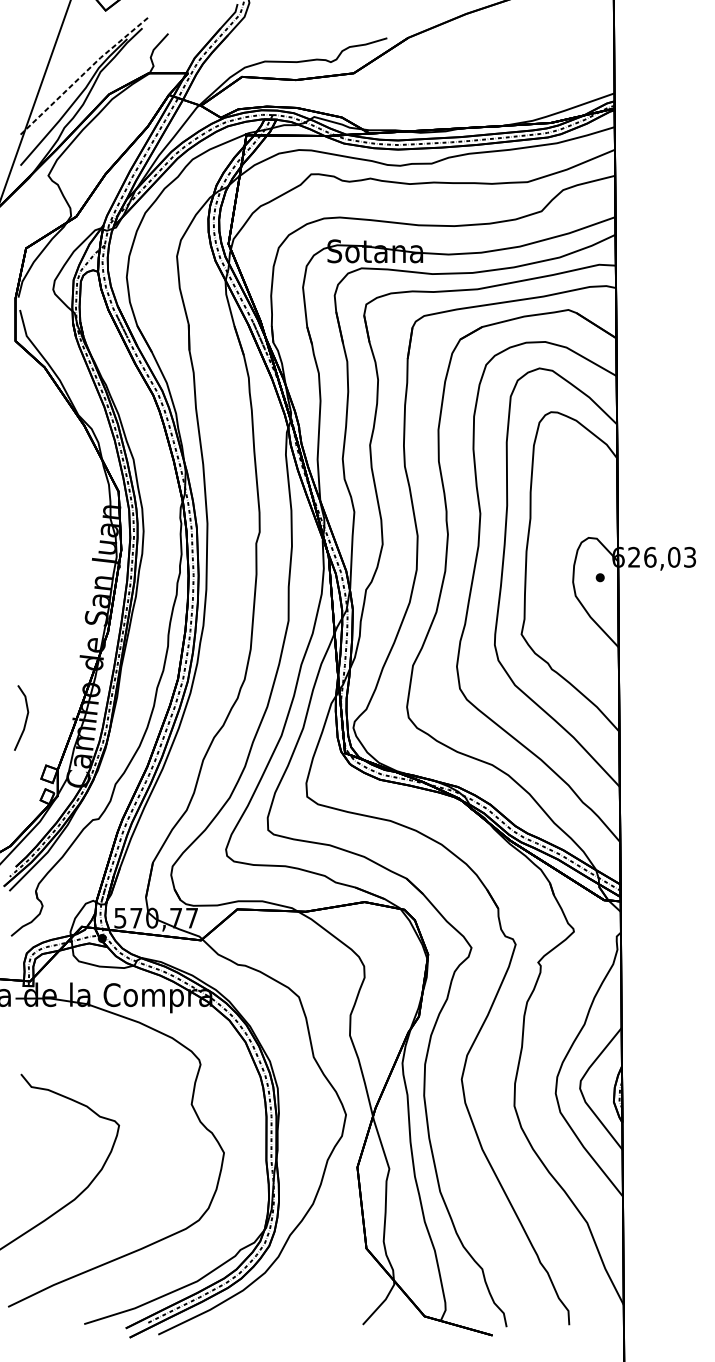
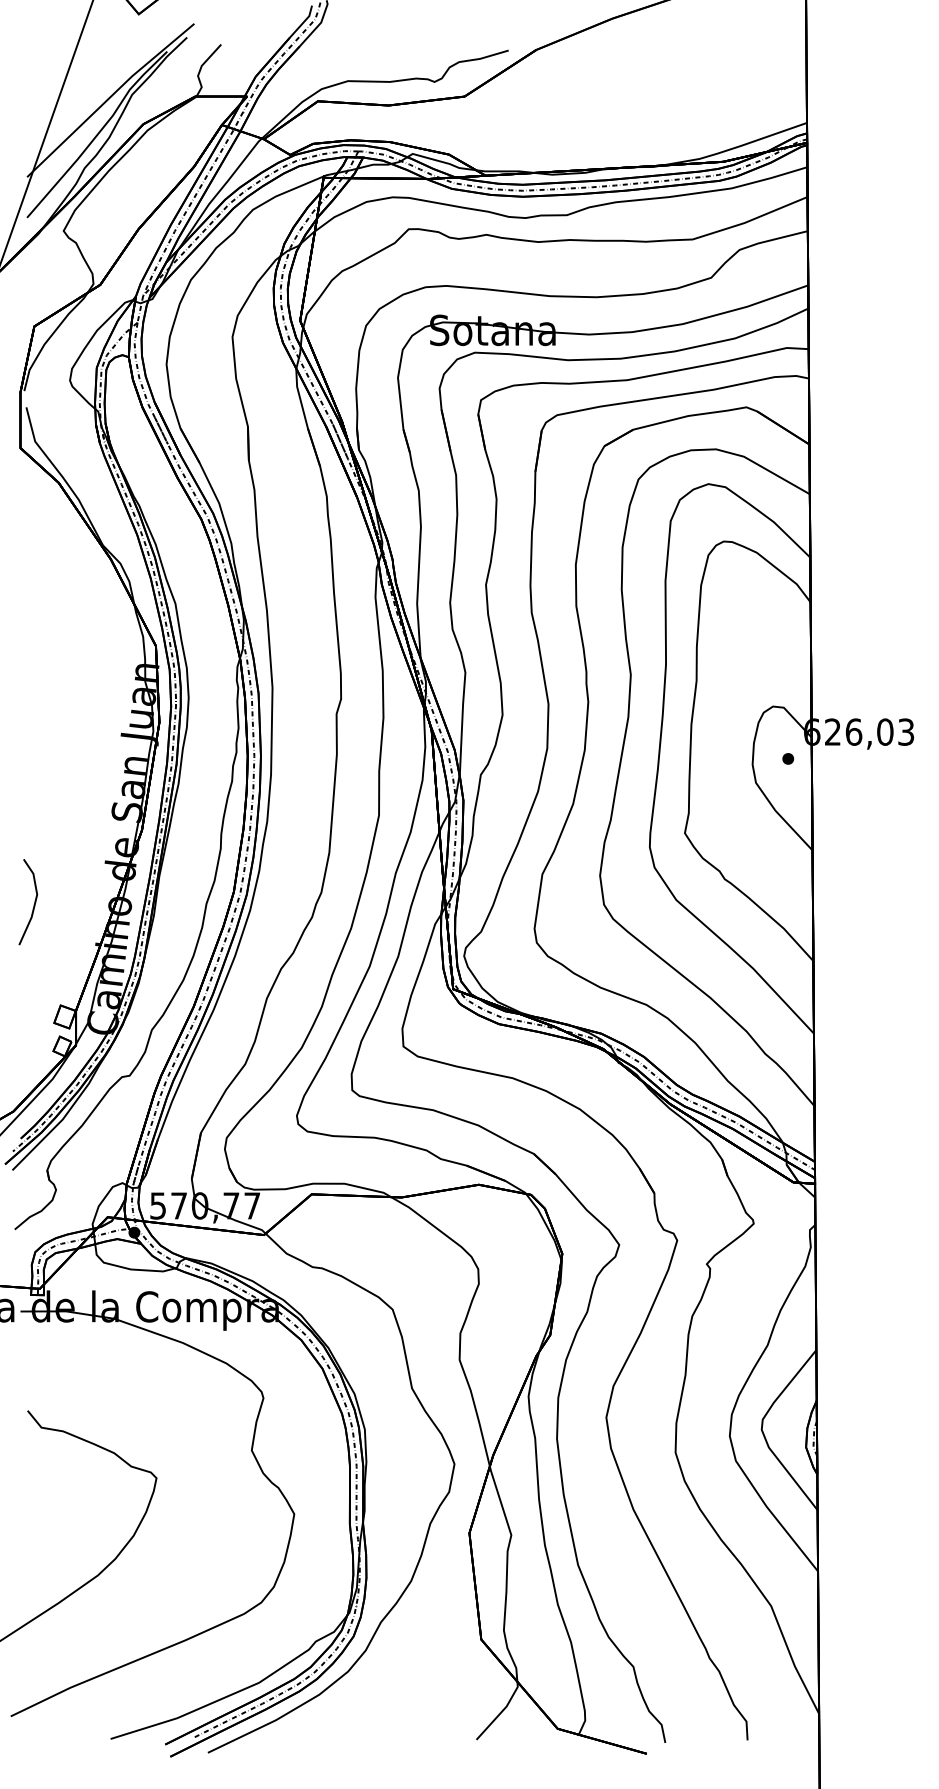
line: (83, 74) -> (109, 98), dashed -> solid
line: (25, 719) -> (33, 904), moved

